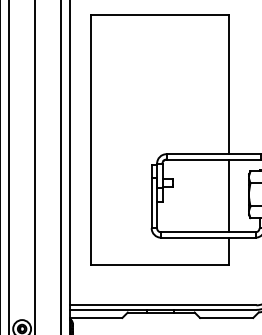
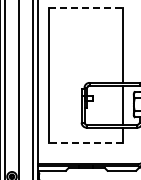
line: (160, 15) -> (86, 8), solid -> dashed
line: (158, 265) -> (85, 142), solid -> dashed

